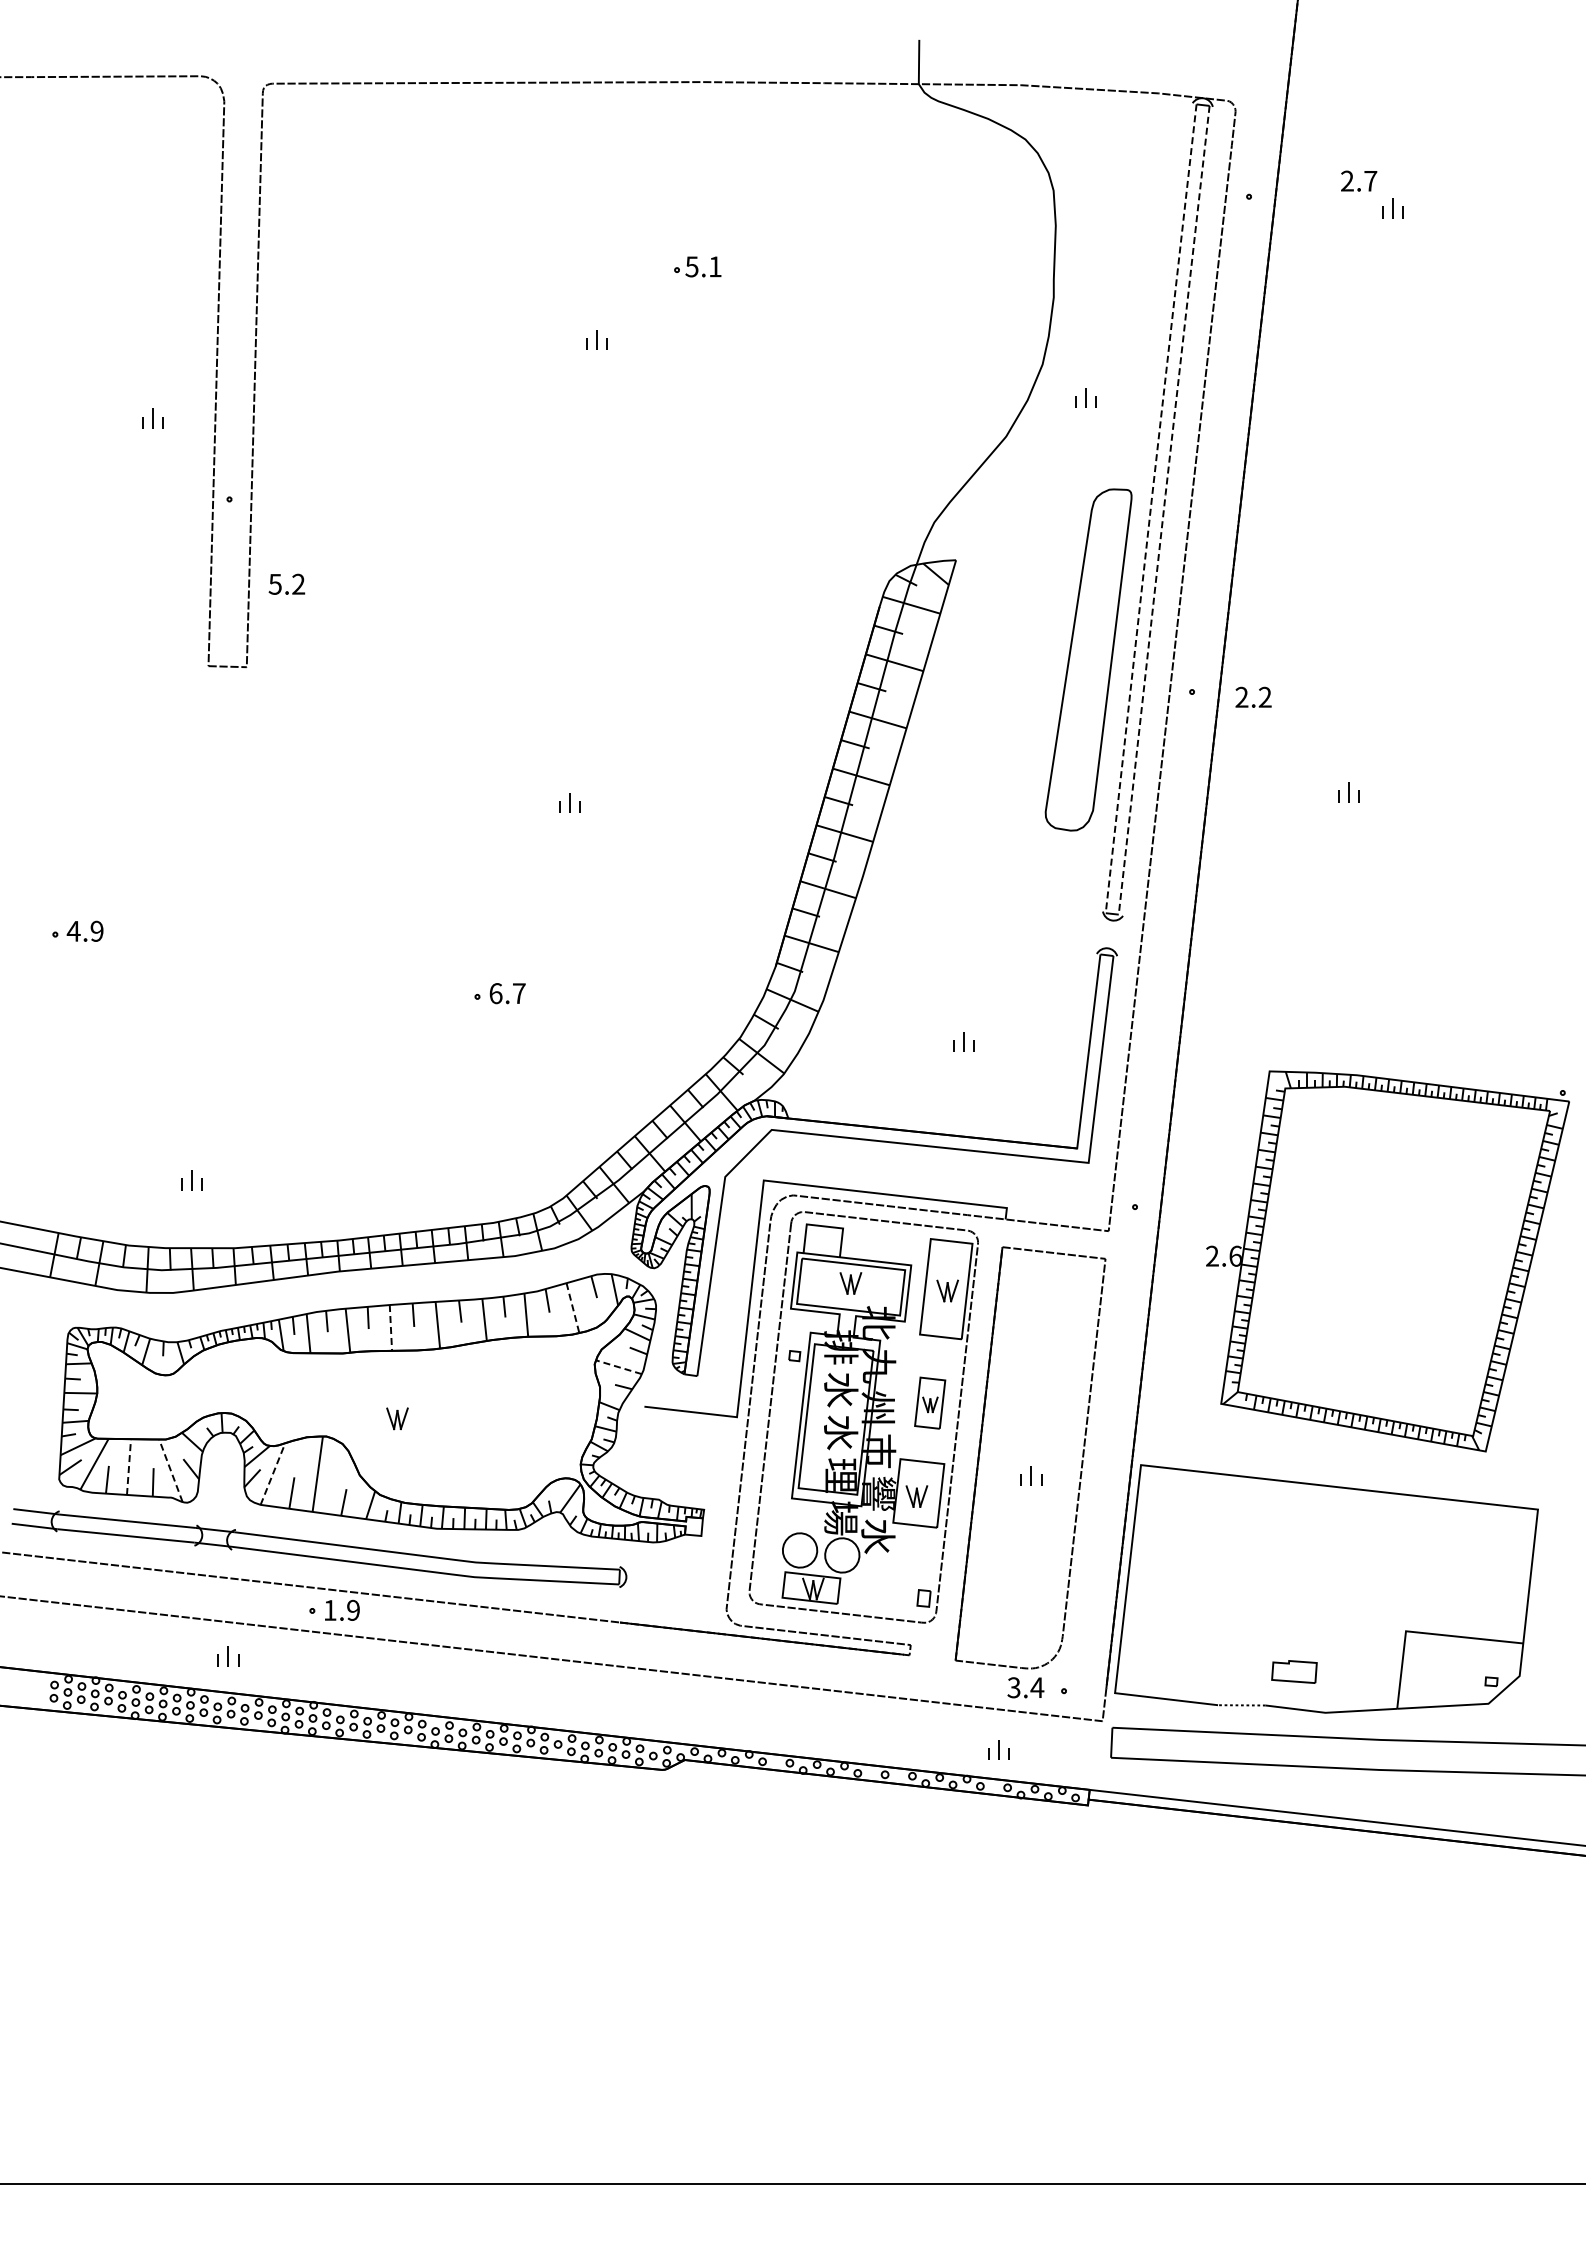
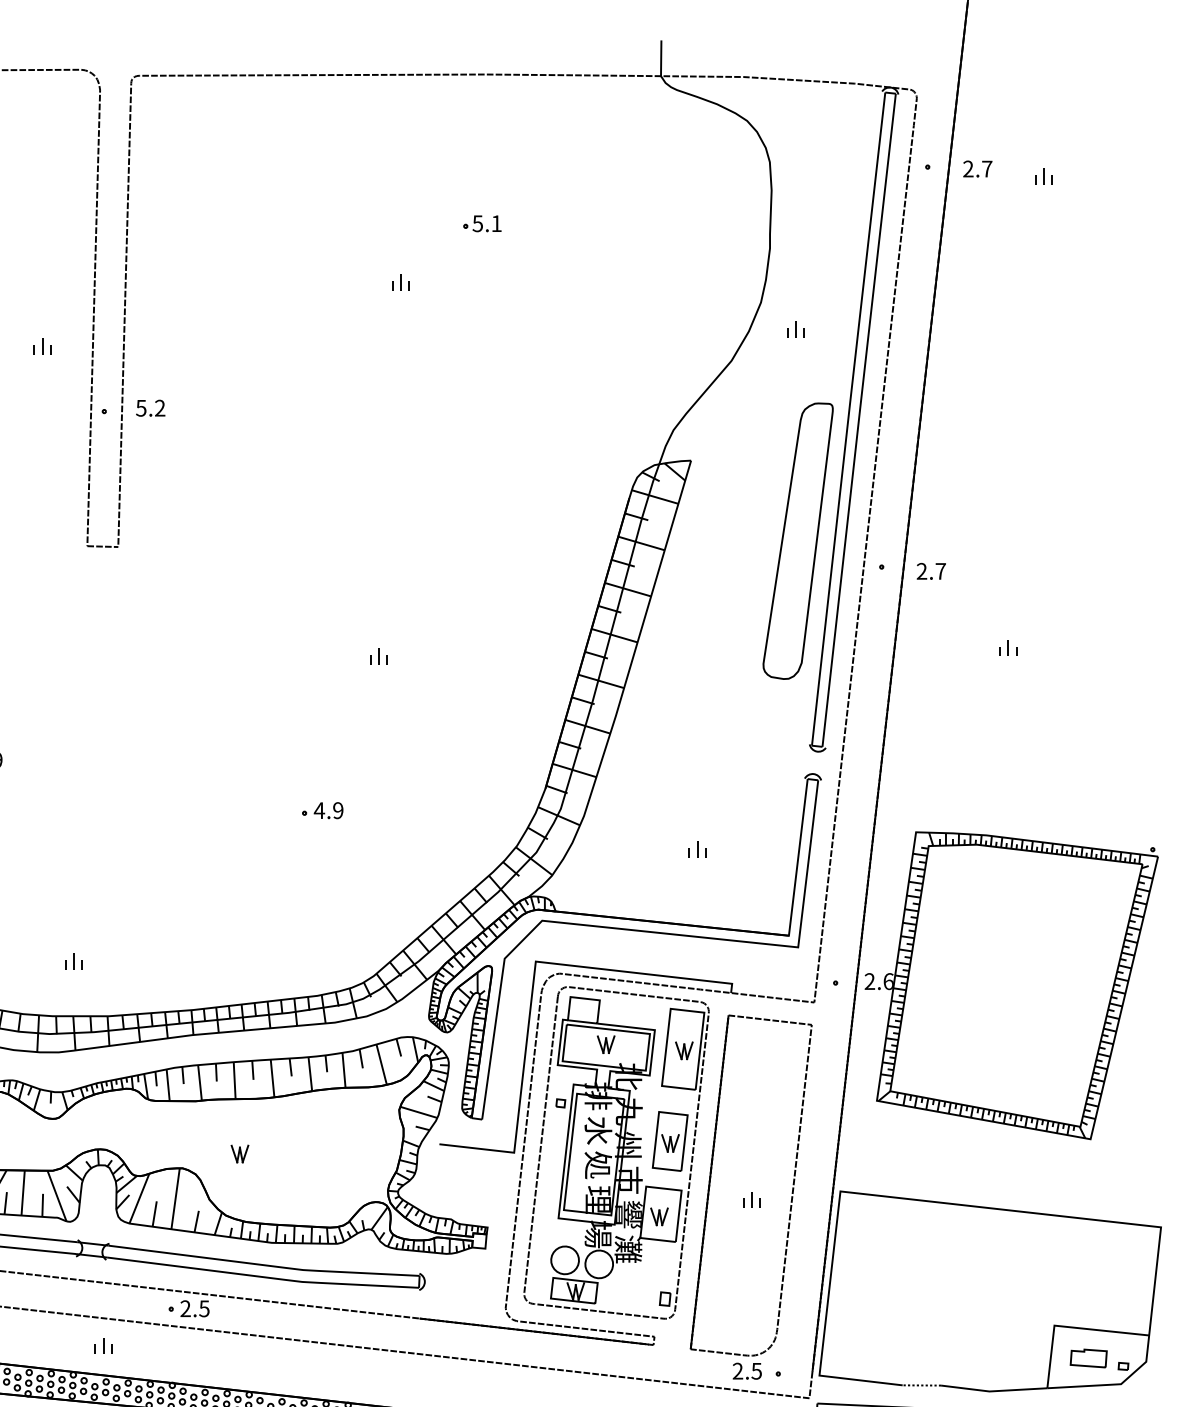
text: (1359, 180) -> (978, 168), moved
line: (1150, 507) -> (848, 418), dashed -> solid
line: (1163, 509) -> (858, 419), dashed -> solid
text: (286, 583) -> (150, 407), moved
text: (1264, 696) -> (940, 570), 2.2 -> 2.7
text: (506, 993) -> (328, 810), 6.7 -> 4.9
part: (1387, 1261) -> (1011, 985), moved
line: (572, 1308) -> (381, 1064), dashed -> solid
line: (390, 1327) -> (234, 1080), dashed -> solid
line: (618, 1367) -> (418, 1112), dashed -> solid
part: (929, 1402) -> (669, 1140), size x1.43
text: (841, 1432) -> (598, 1165), 水 -> 処
line: (129, 1467) -> (23, 1193), dashed -> solid
line: (170, 1470) -> (56, 1195), dashed -> solid
line: (273, 1473) -> (139, 1198), dashed -> solid
text: (878, 1536) -> (628, 1249), 水 -> 灘
text: (341, 1609) -> (194, 1308), 1.9 -> 2.5
part: (1294, 1671) -> (1088, 1358), moved
text: (1025, 1687) -> (747, 1371), 3.4 -> 2.5

